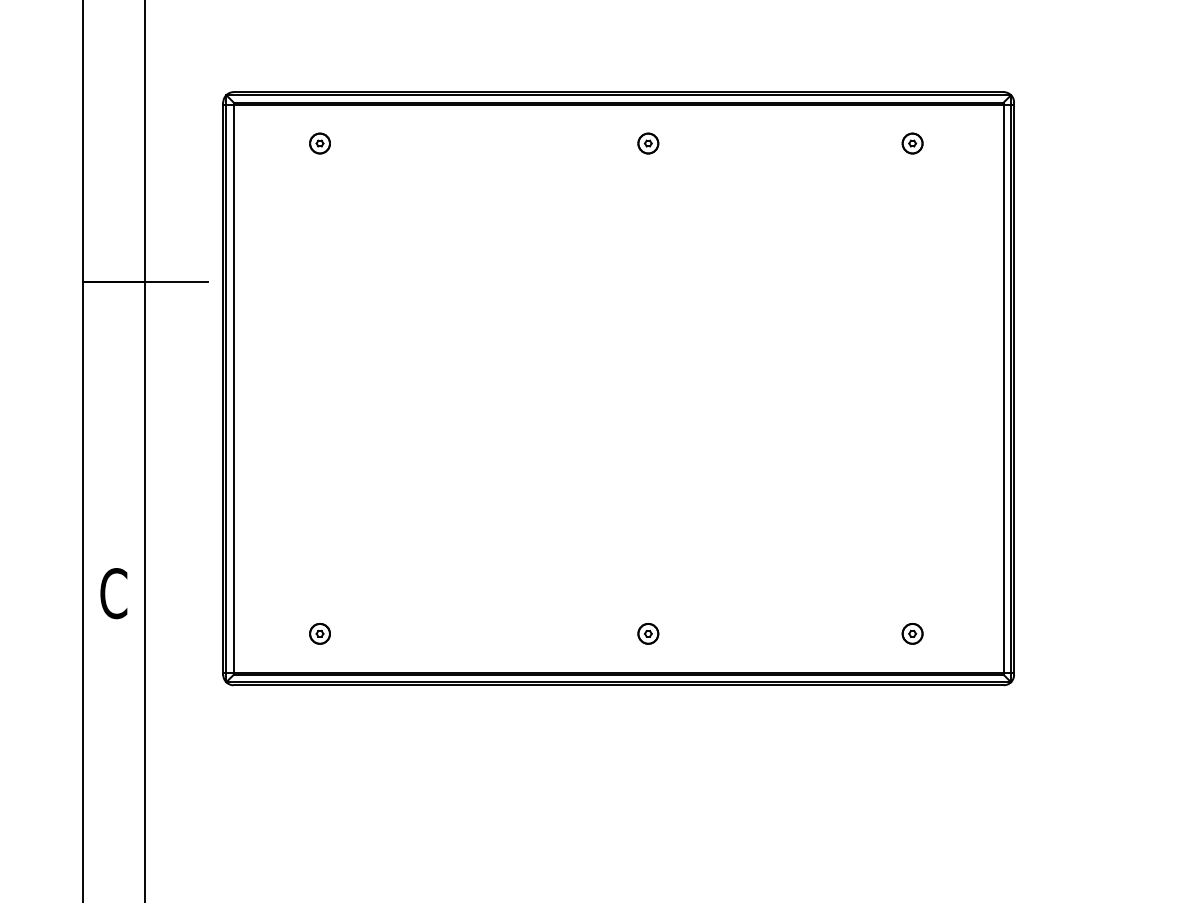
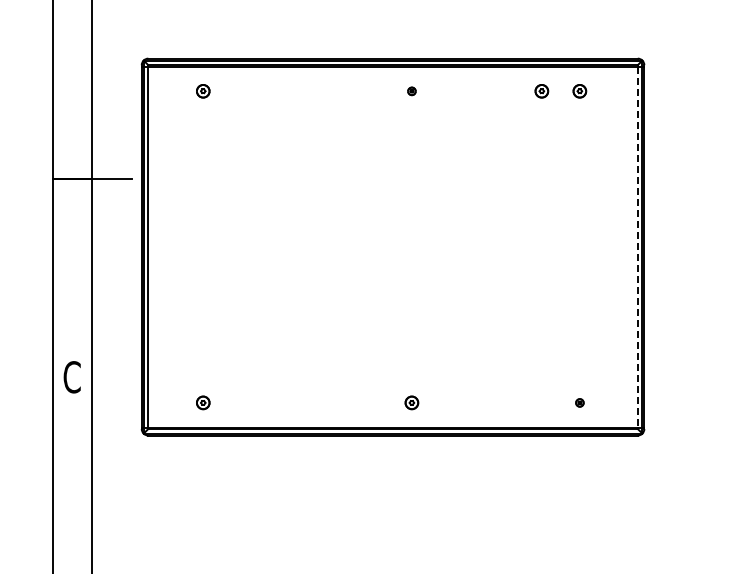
part: (647, 143) -> (411, 91), size x0.6
part: (852, 143) -> (541, 91), added
line: (1003, 389) -> (637, 247), solid -> dashed
part: (912, 633) -> (579, 402), size x0.6

